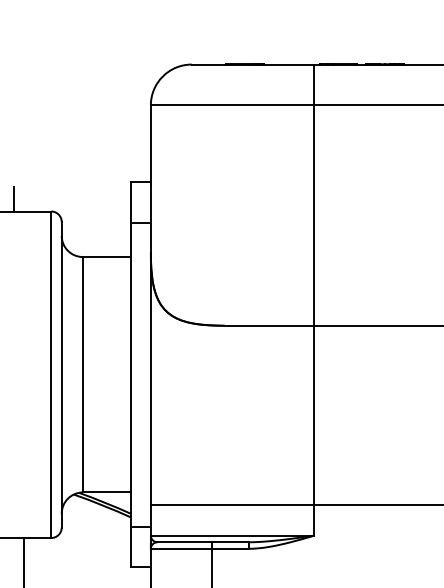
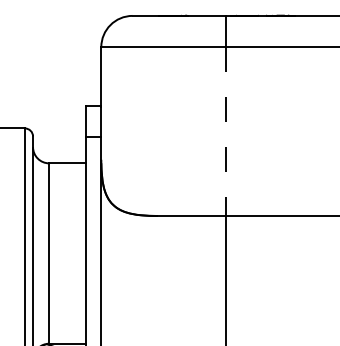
line: (314, 216) -> (226, 132), solid -> dashed

